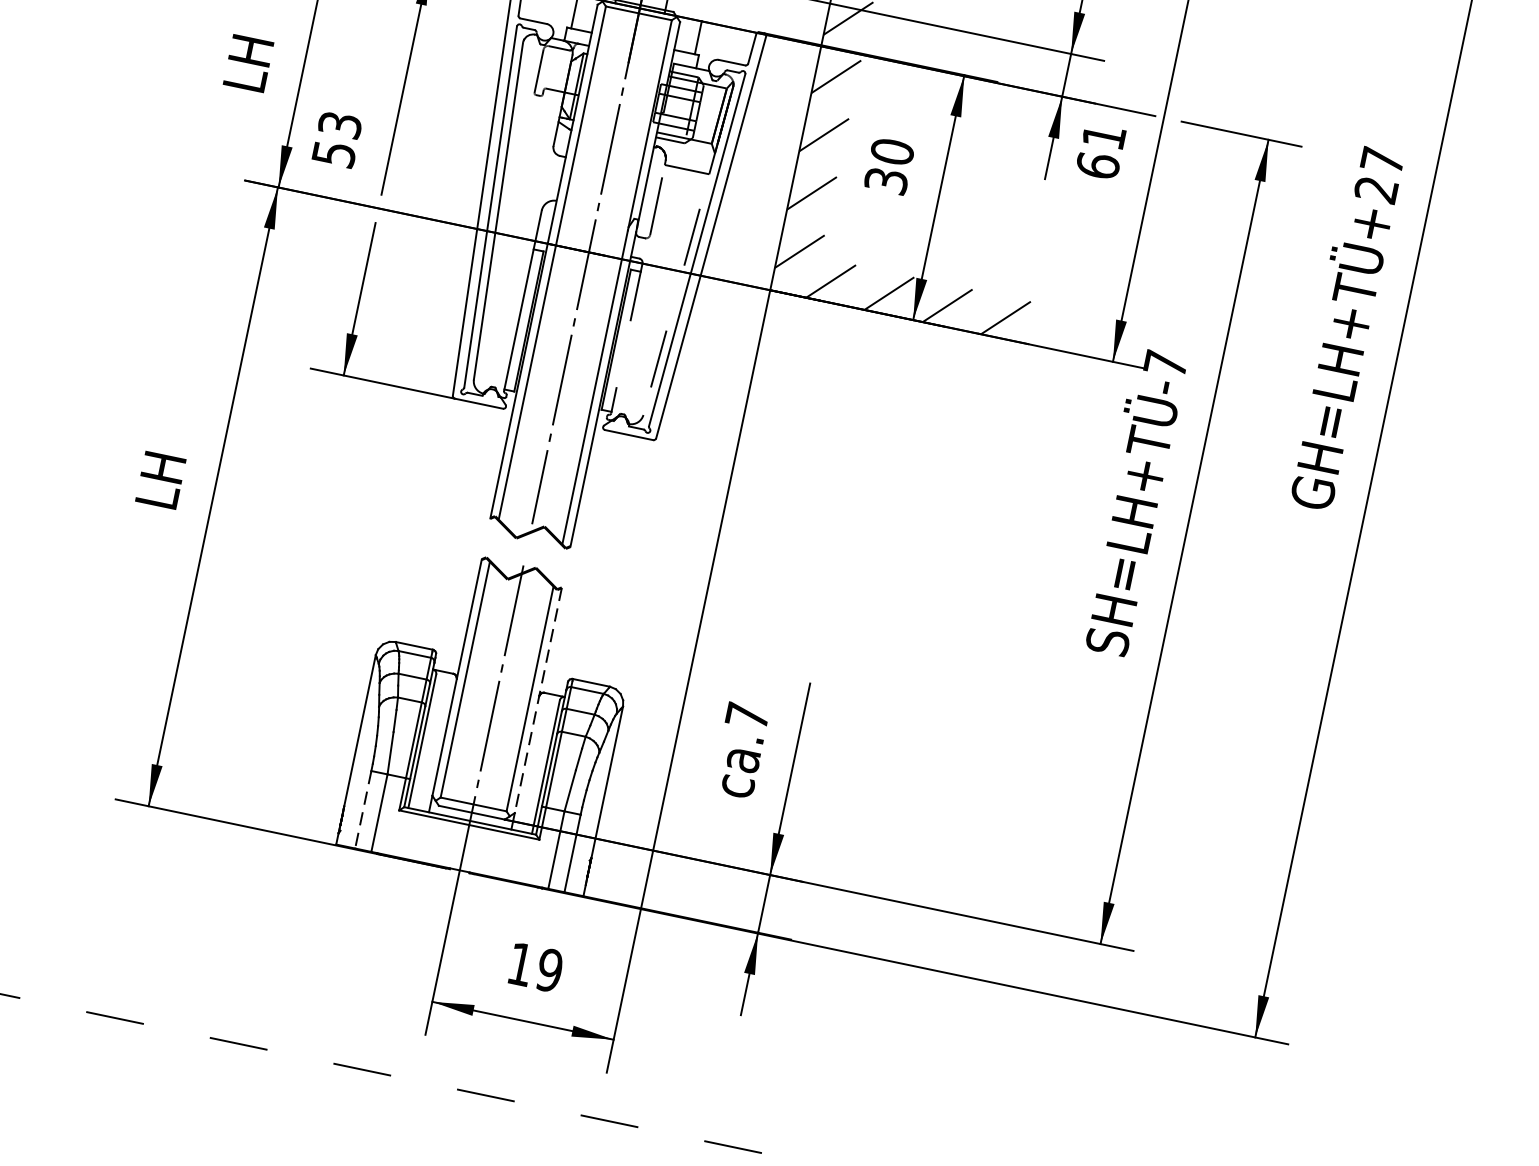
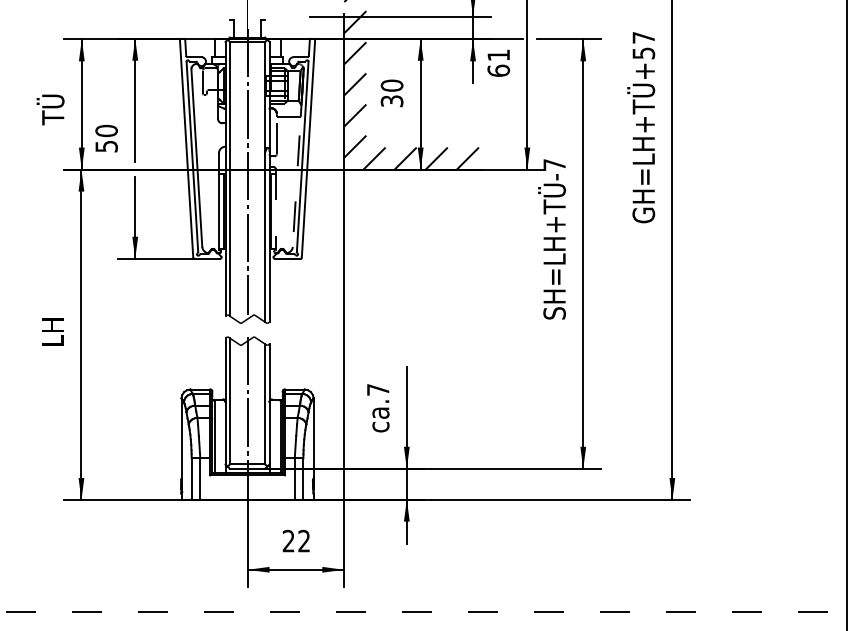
text: (243, 62) -> (50, 109), LH -> TÜ
text: (340, 124) -> (106, 130), 53 -> 50
text: (1375, 189) -> (643, 53), GH=LH+TÜ+27 -> GH=LH+TÜ+57
line: (538, 700) -> (269, 404), dashed -> solid
line: (363, 808) -> (191, 478), dashed -> solid
text: (535, 966) -> (296, 540), 19 -> 22

